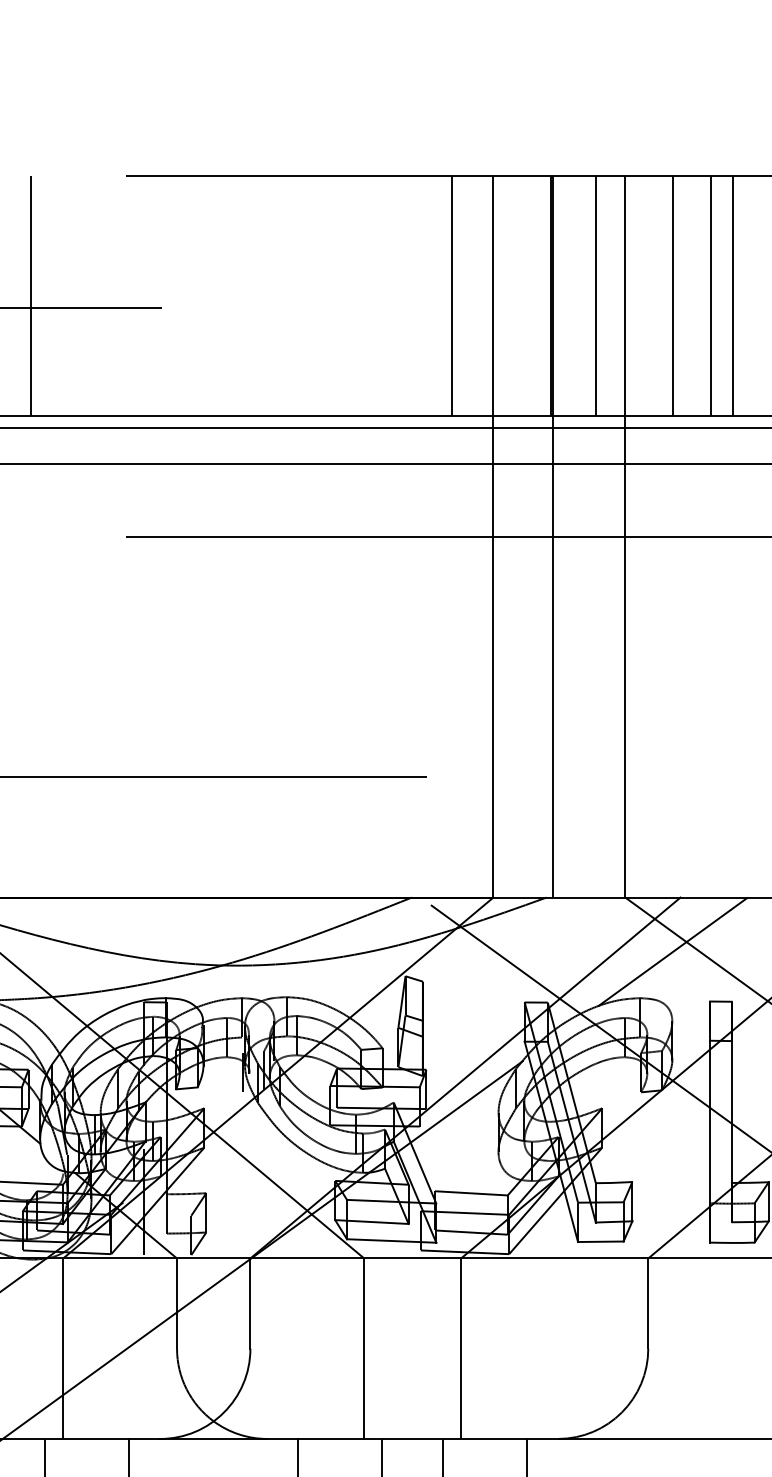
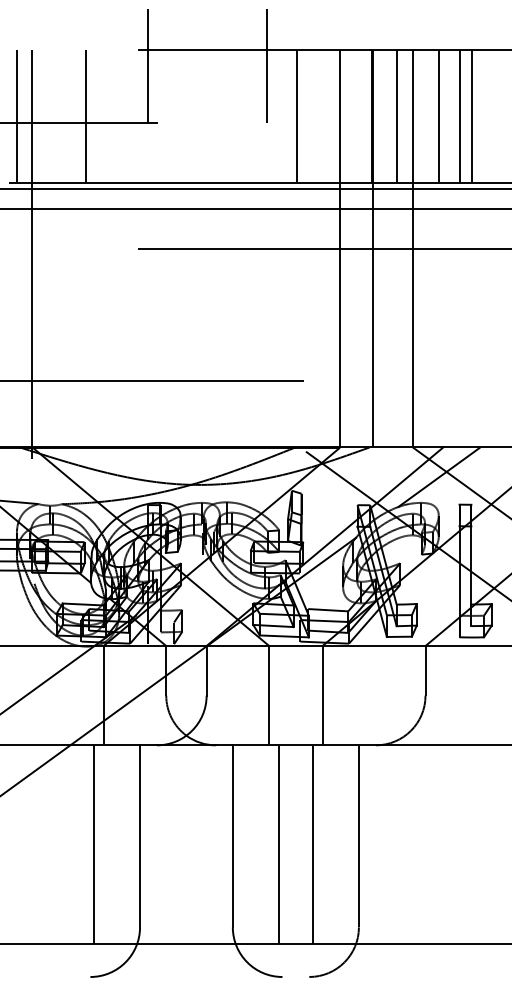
line: (144, 203) -> (148, 65), added
line: (361, 203) -> (267, 65), added
line: (451, 295) -> (296, 116), moved

